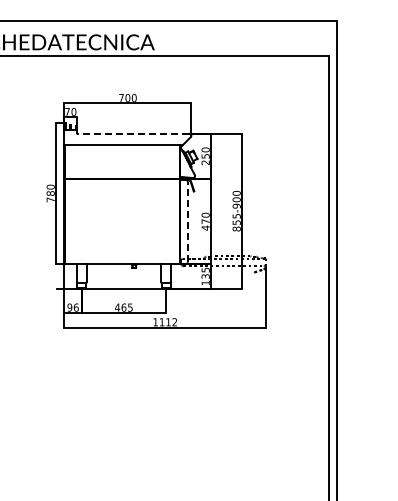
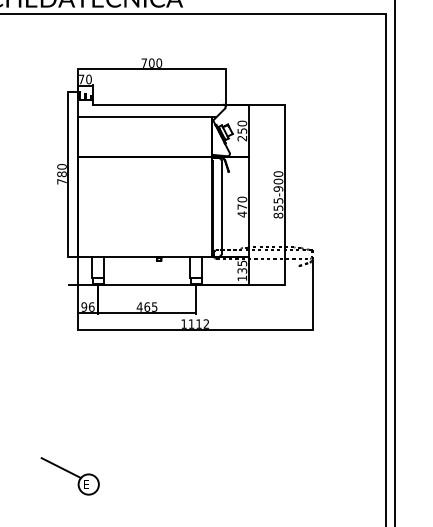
line: (132, 133) -> (157, 104), dashed -> solid
line: (187, 221) -> (221, 206), dashed -> solid
part: (57, 452) -> (69, 475), added

